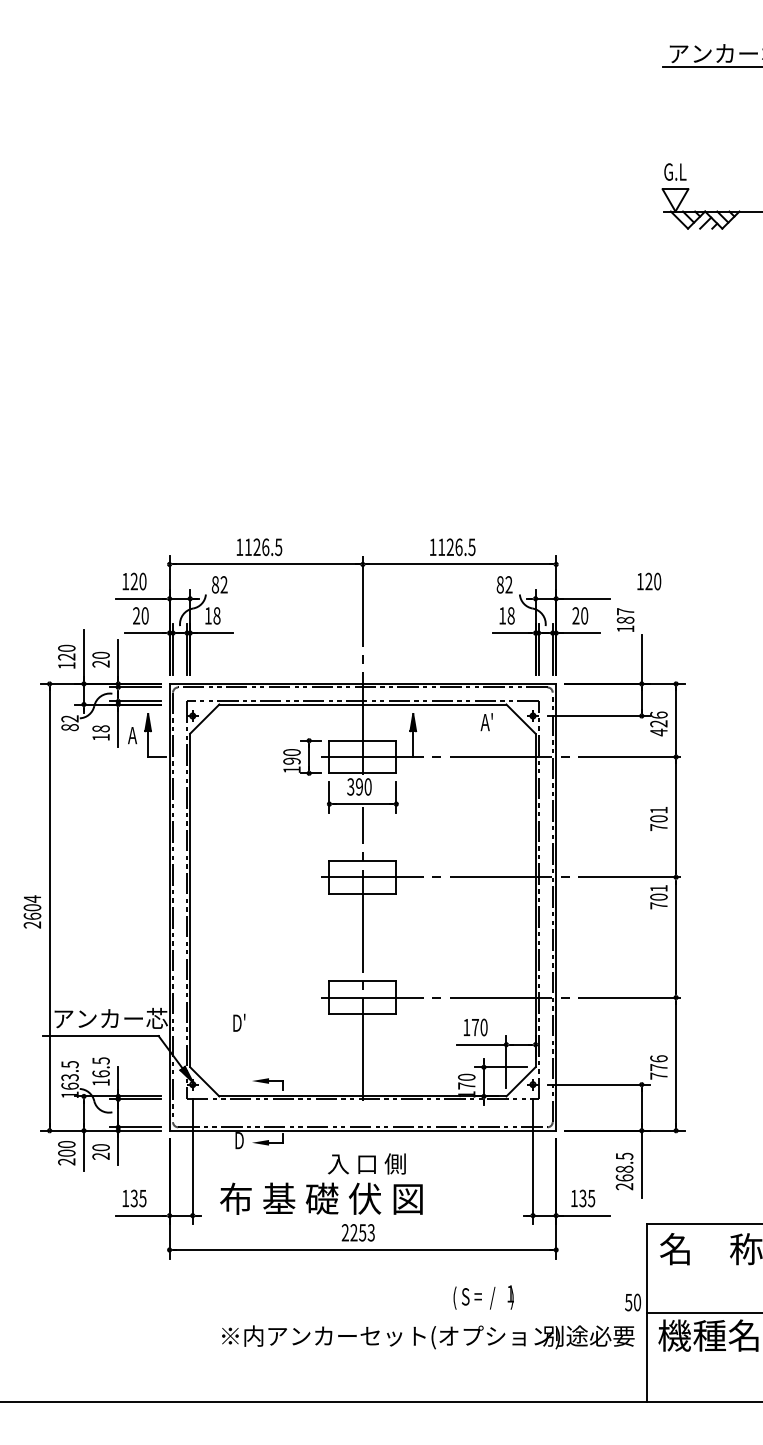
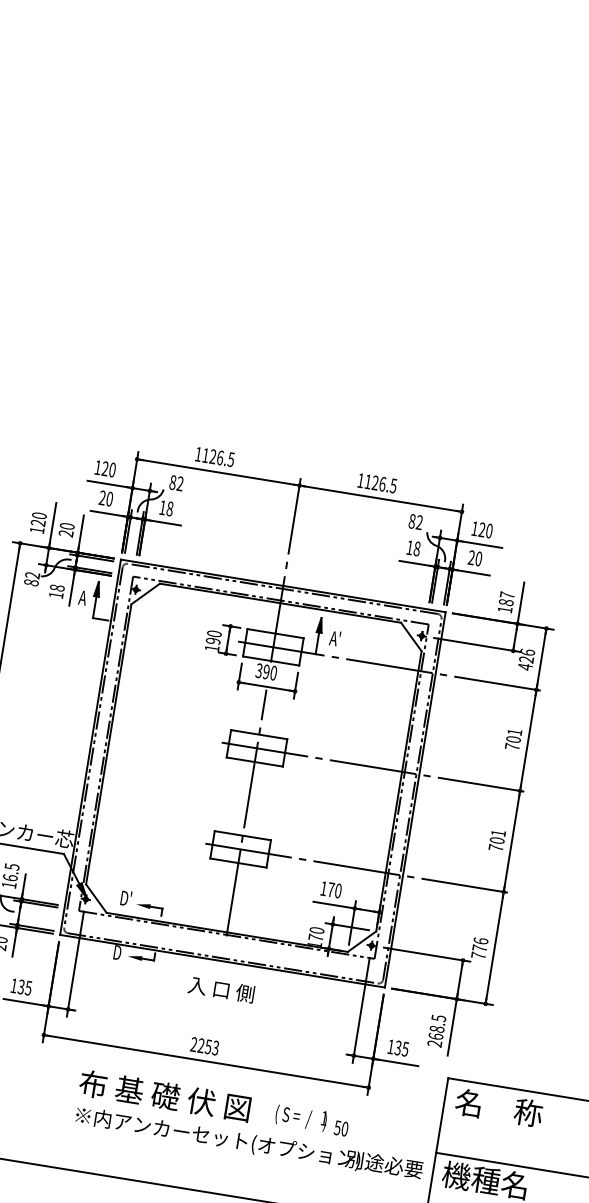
text: (649, 581) -> (482, 529), moved
text: (625, 619) -> (506, 601), moved
text: (486, 722) -> (334, 638), moved
text: (658, 897) -> (496, 840), moved
text: (239, 1022) -> (126, 898), moved
text: (321, 1198) -> (165, 1095), moved
text: (632, 1302) -> (340, 1128), moved

